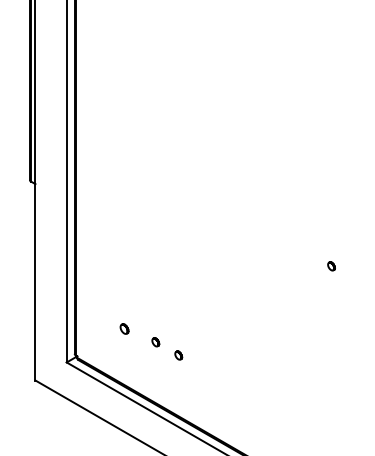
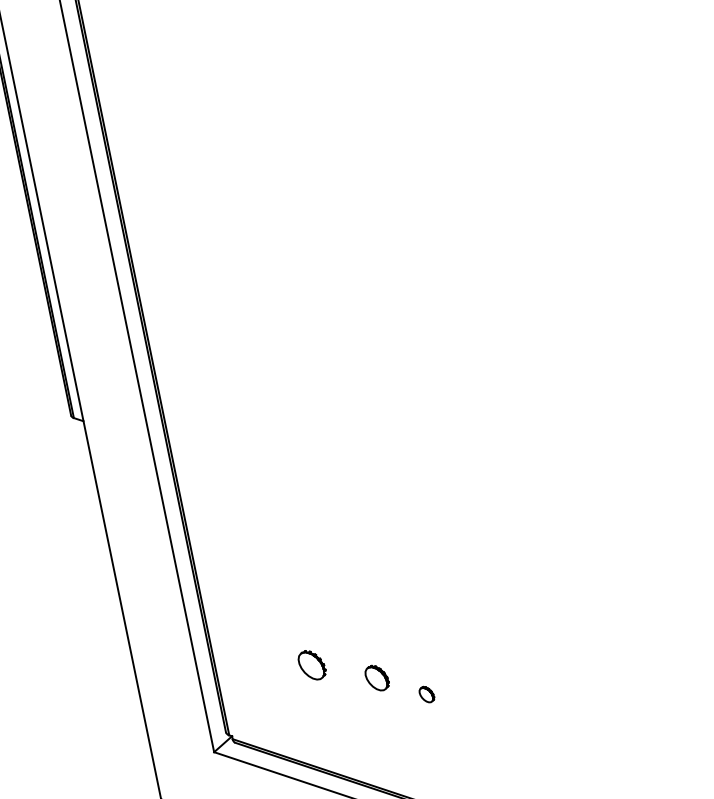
part: (331, 266) -> (685, 462), removed
part: (124, 328) -> (311, 663), size x1.6
part: (155, 342) -> (377, 678), size x1.6

